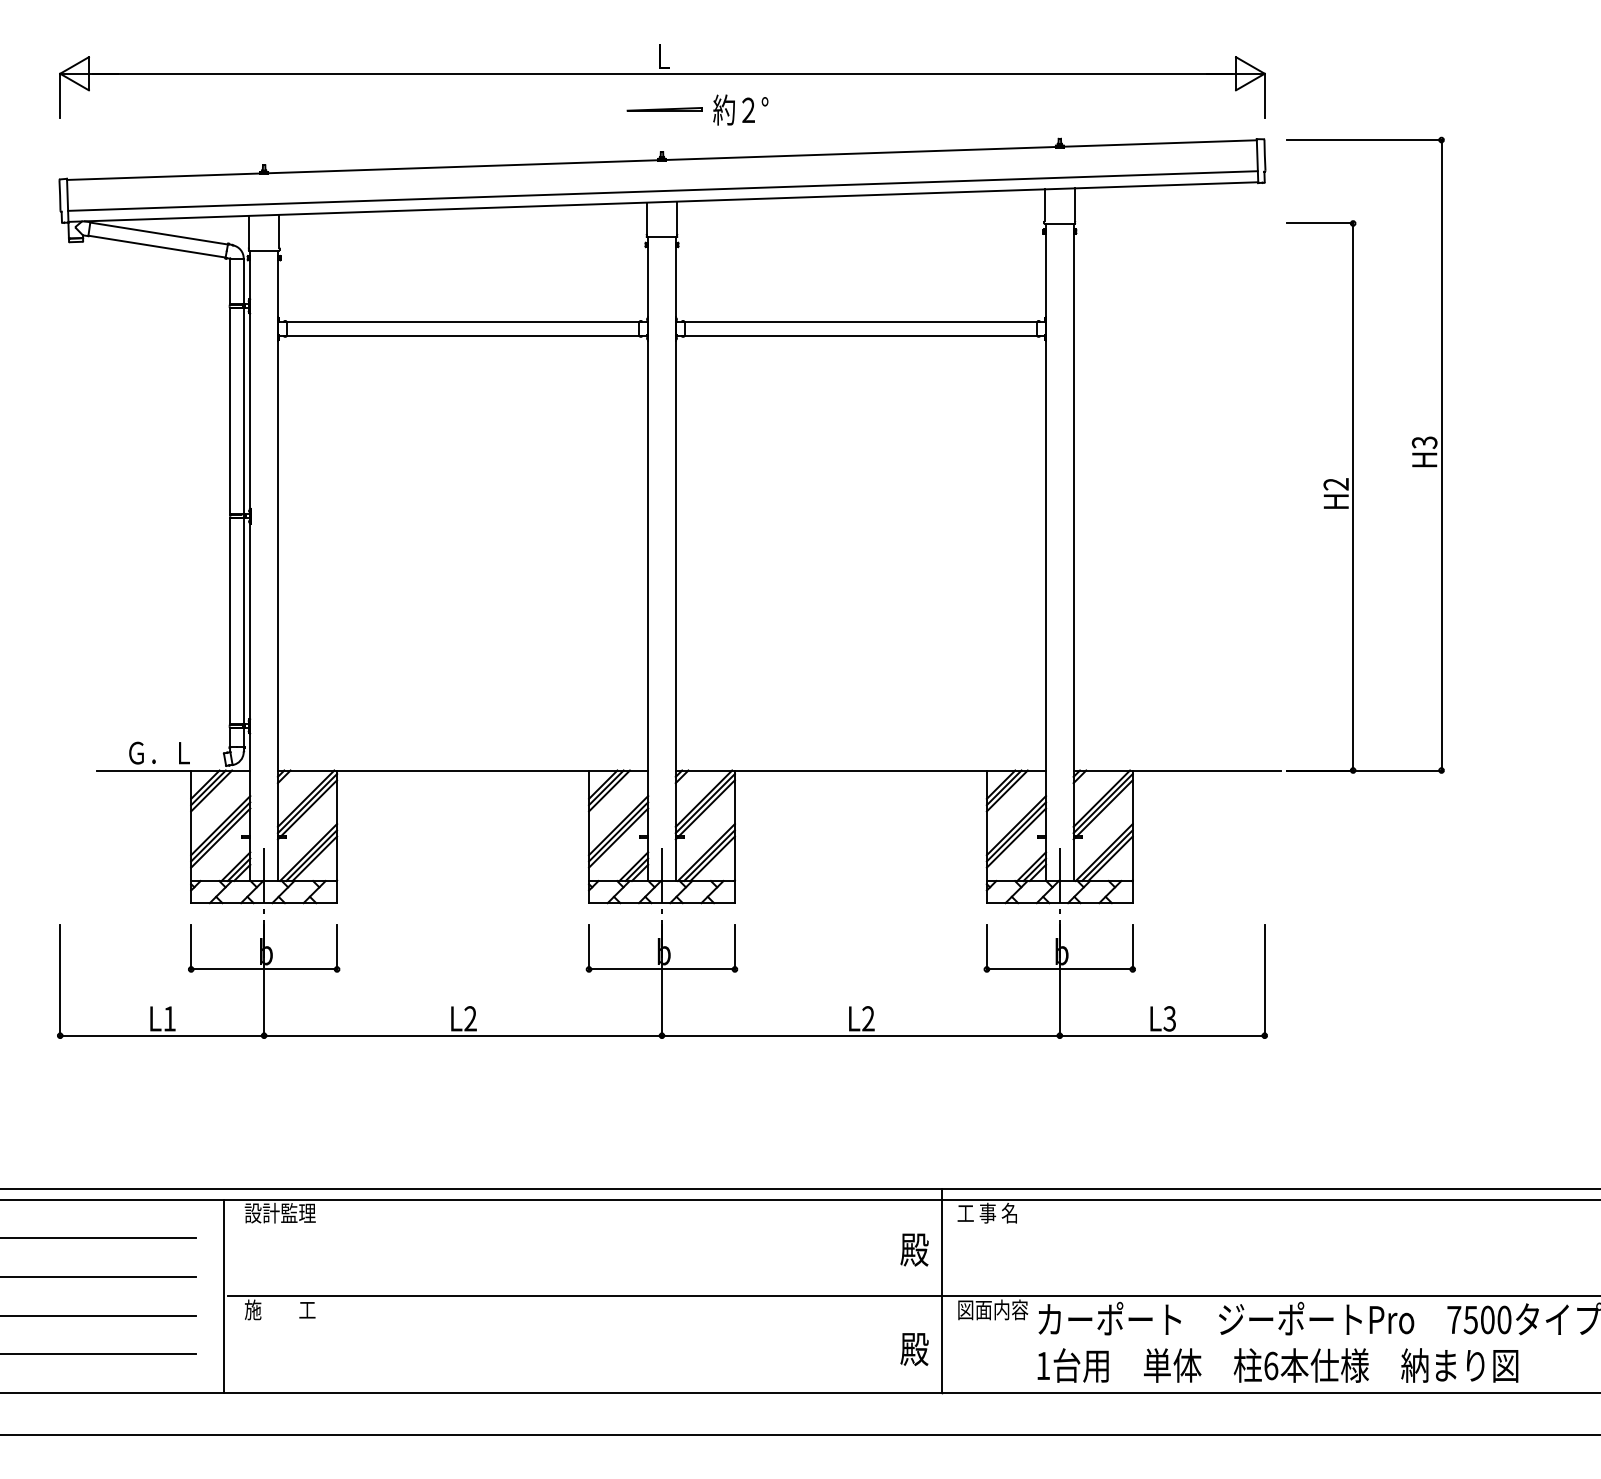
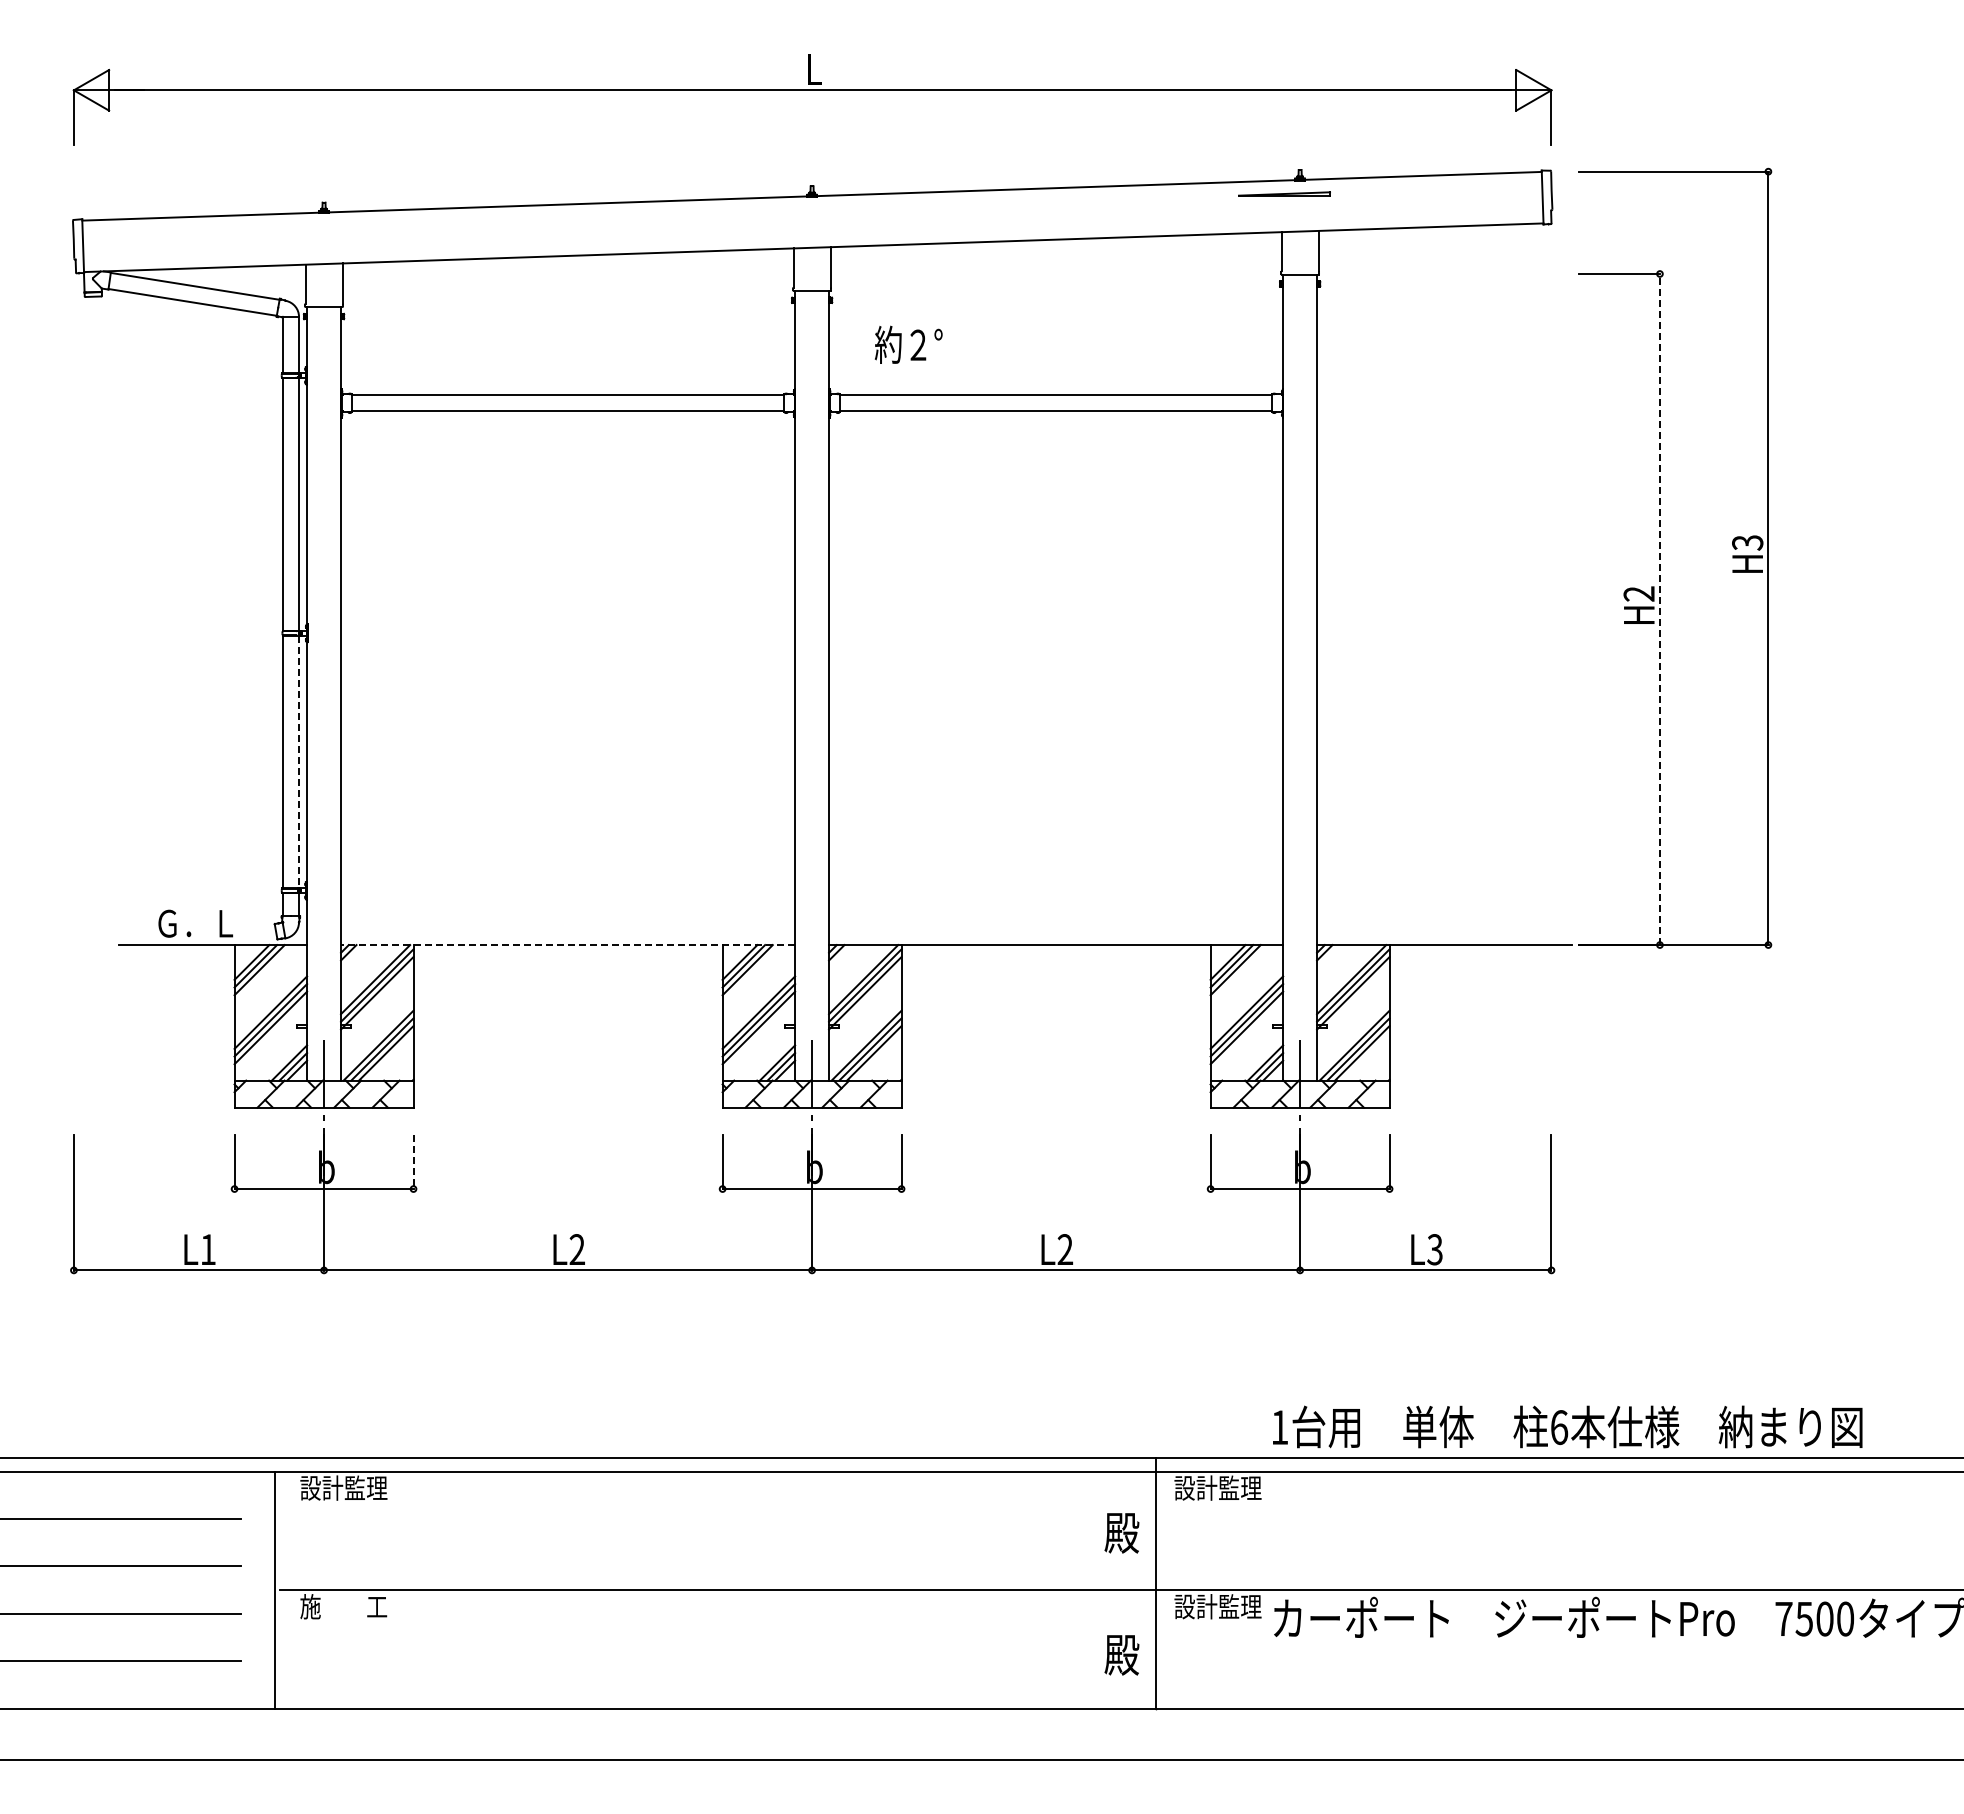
part: (664, 108) -> (1284, 193), moved
text: (740, 109) -> (908, 344), moved
line: (663, 190) -> (813, 233), removed
line: (1352, 496) -> (1659, 609), solid -> dashed
line: (243, 621) -> (298, 762), solid -> dashed
line: (462, 770) -> (567, 945), solid -> dashed
line: (337, 947) -> (413, 1162), solid -> dashed
text: (992, 1212) -> (1217, 1487), 工 事 名 -> 設計監理
text: (992, 1309) -> (1217, 1606), 図面内容 -> 設計監理
text: (1277, 1365) -> (1567, 1426), moved

